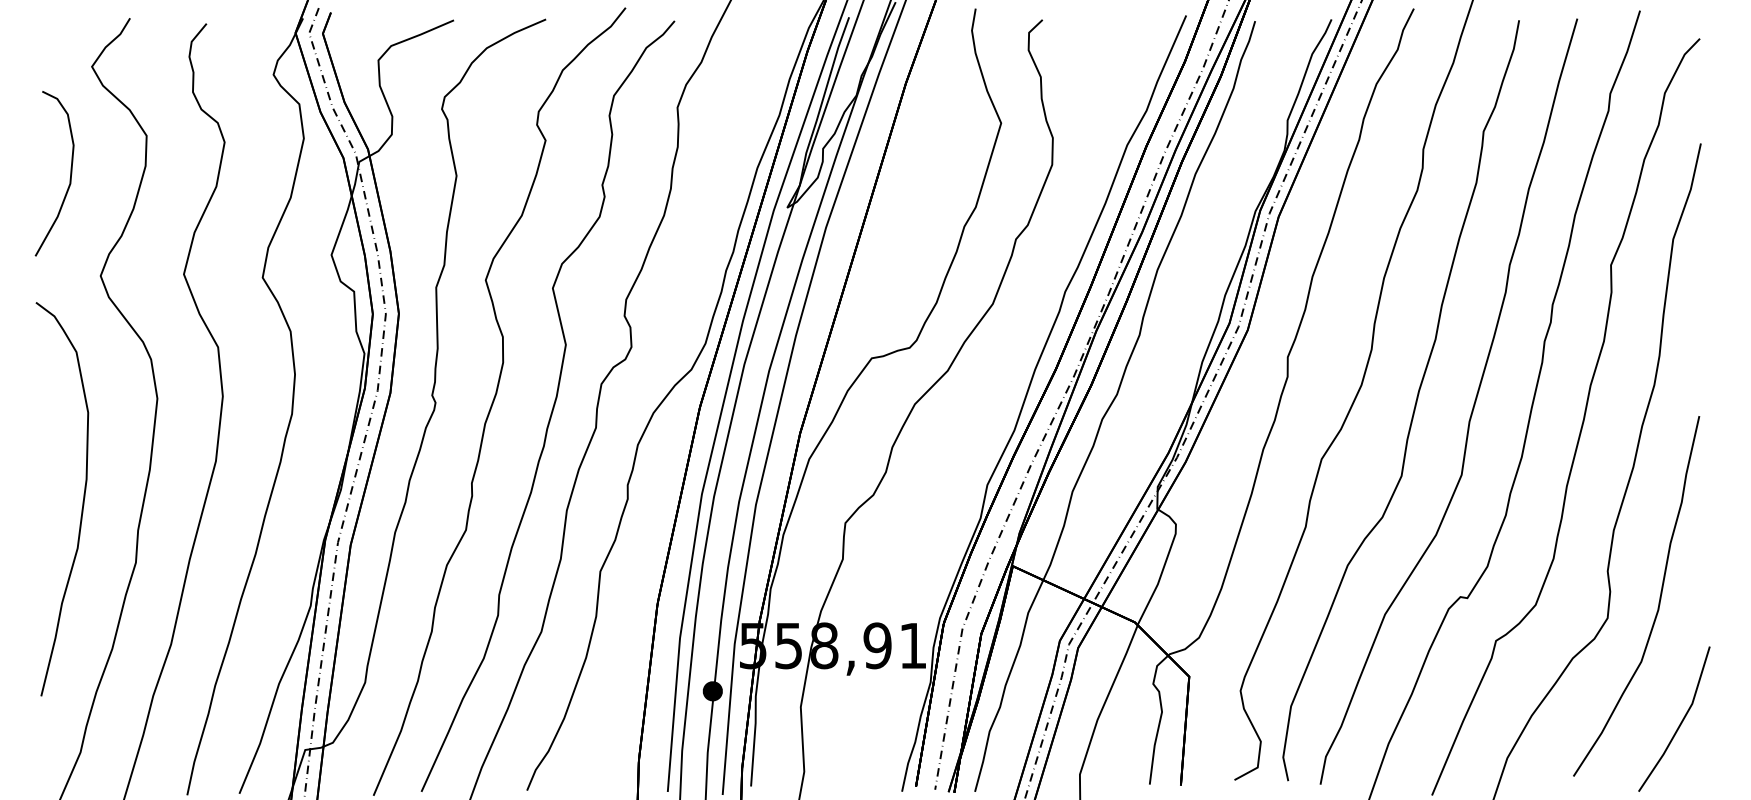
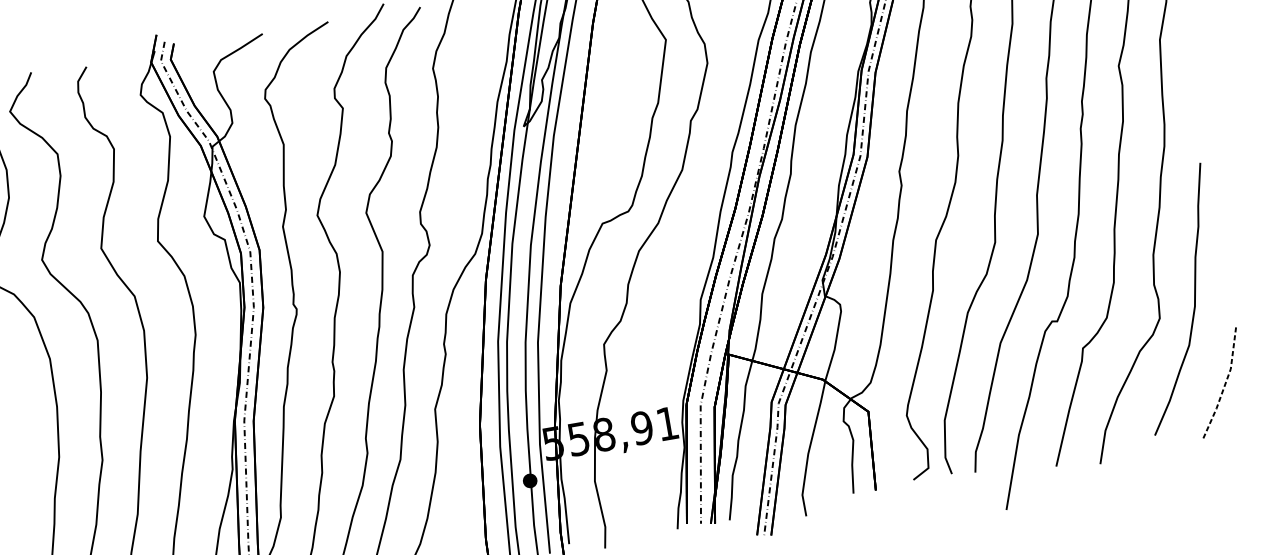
line: (1681, 722) -> (1225, 383), solid -> dashed

